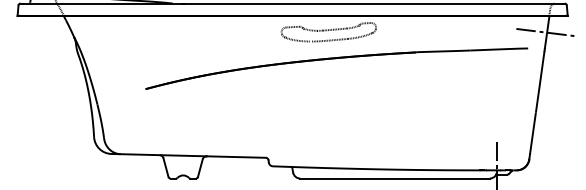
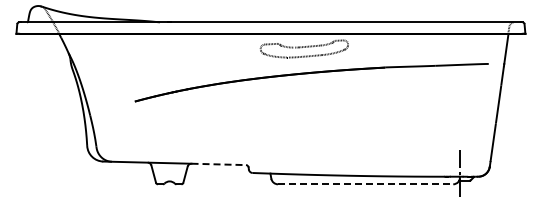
line: (546, 31) -> (505, 48), removed
line: (237, 157) -> (219, 164), solid -> dashed
line: (394, 178) -> (365, 184), solid -> dashed

